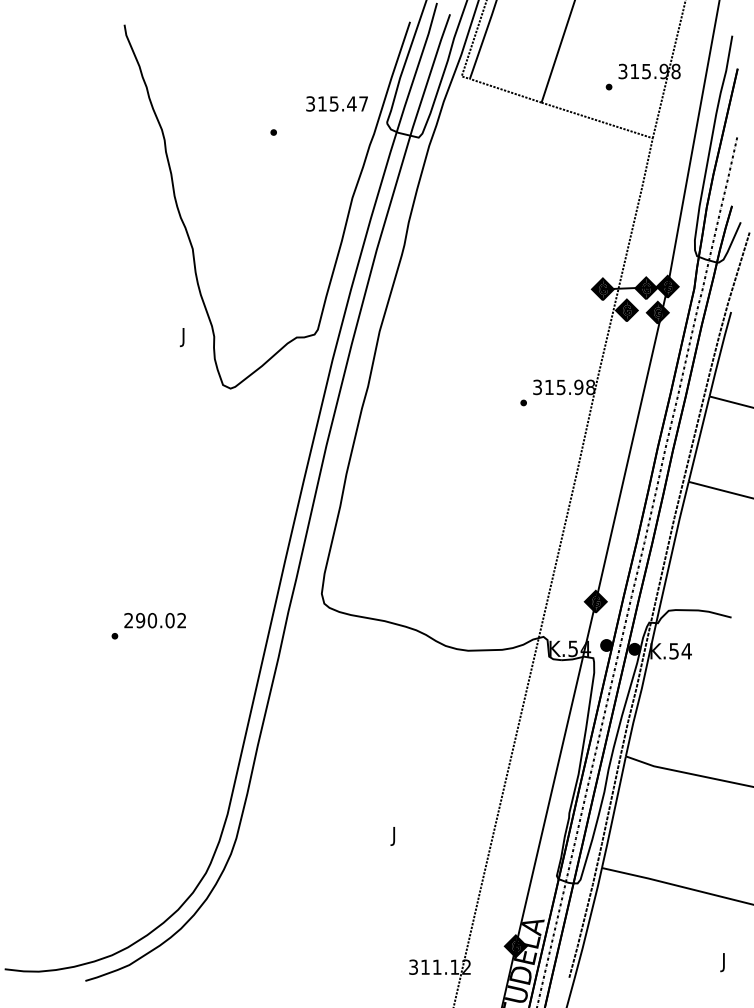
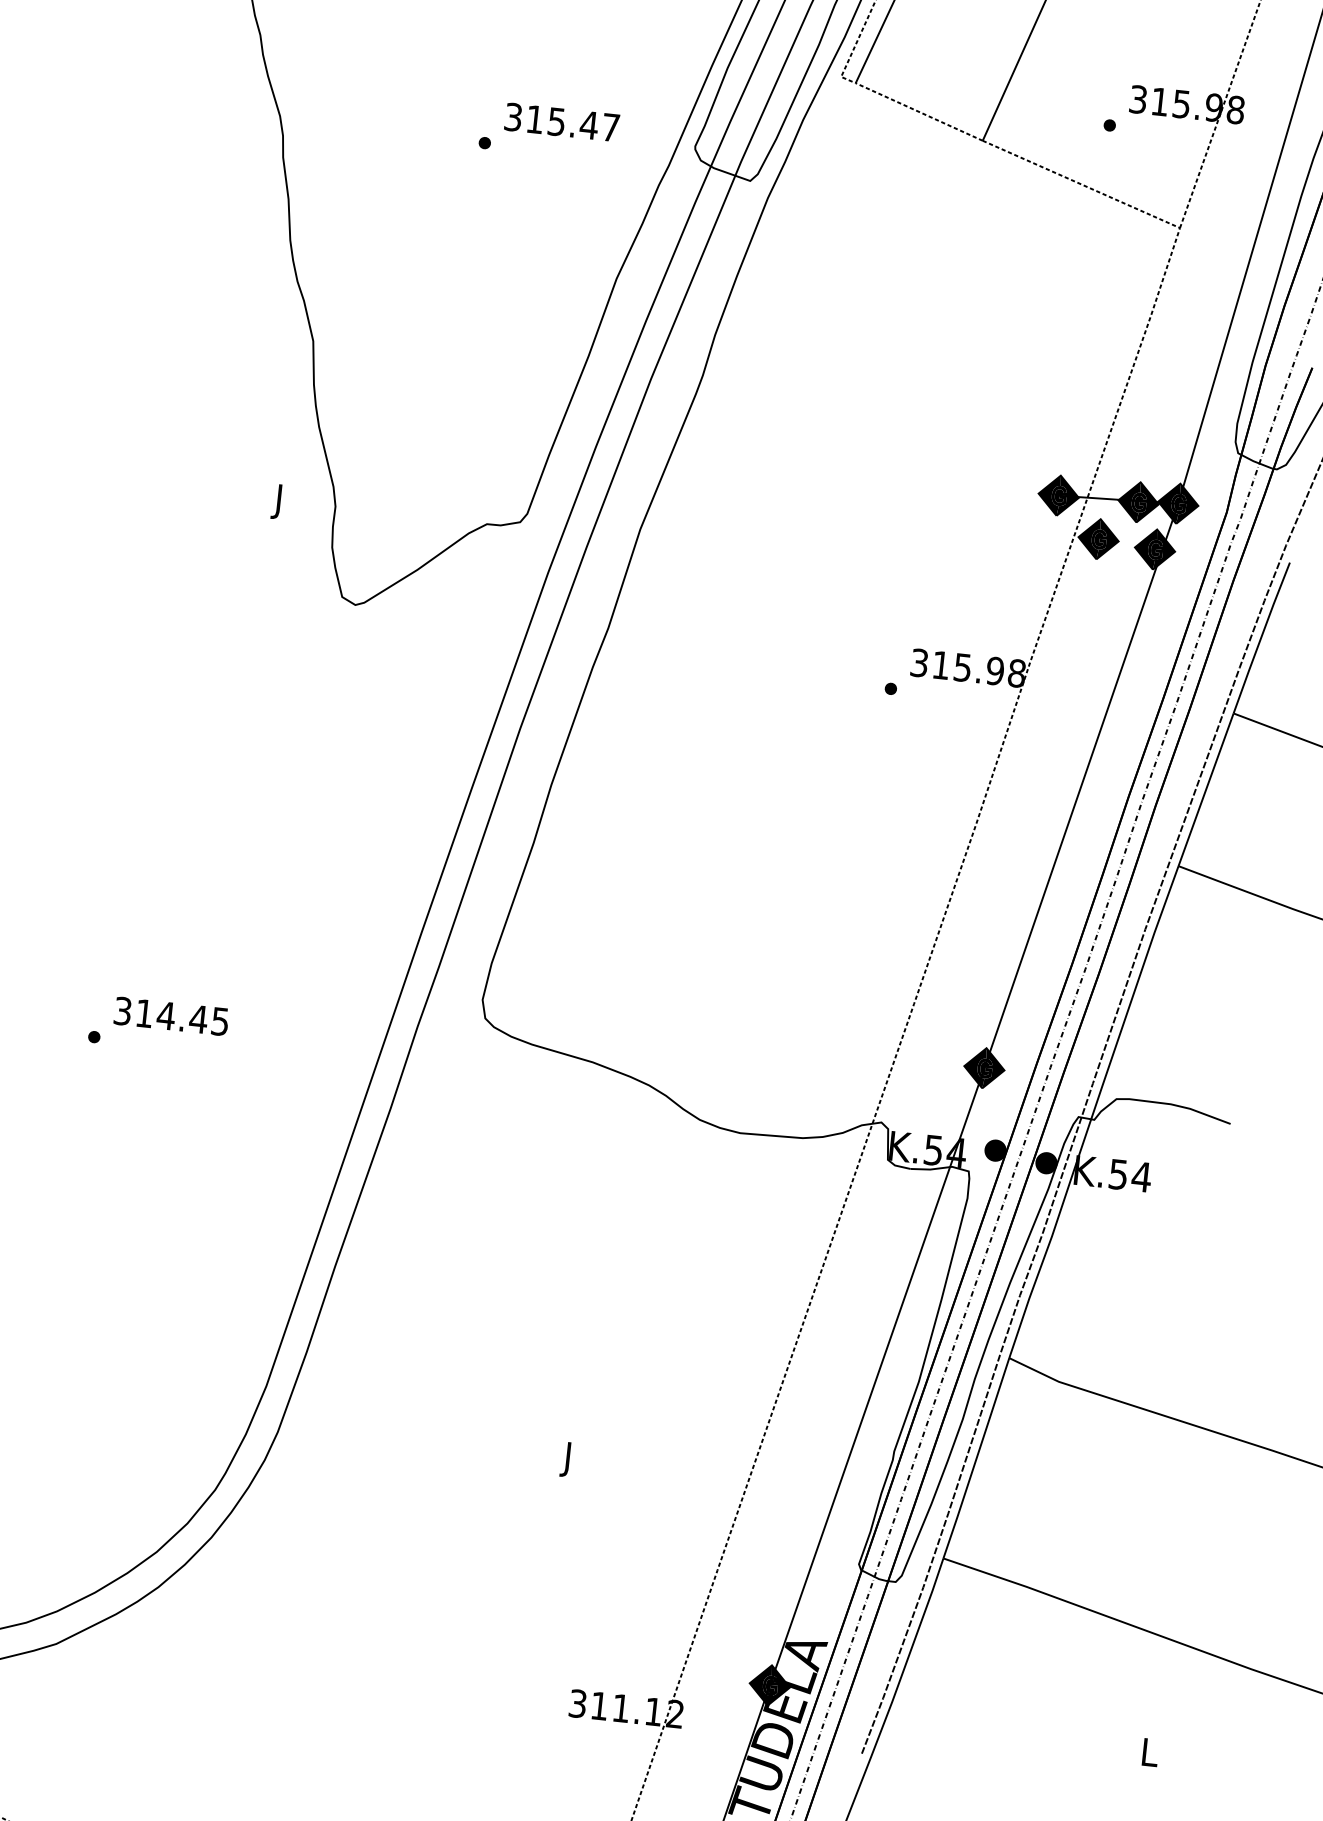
text: (336, 103) -> (561, 121), moved
text: (155, 620) -> (171, 1016), 290.02 -> 314.45
text: (724, 962) -> (1149, 1756), J -> L

